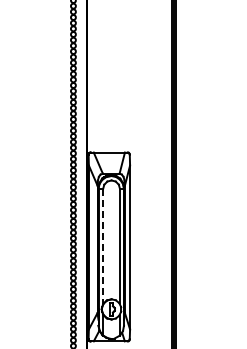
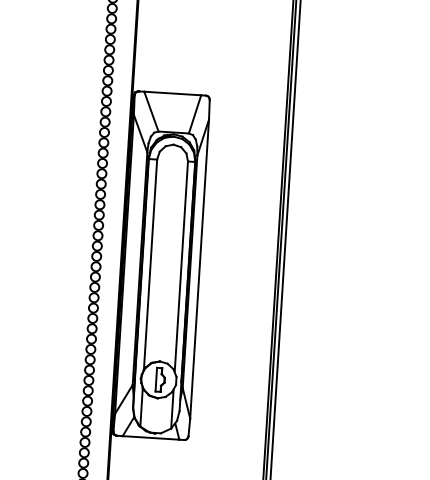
line: (103, 246) -> (151, 264), dashed -> solid

